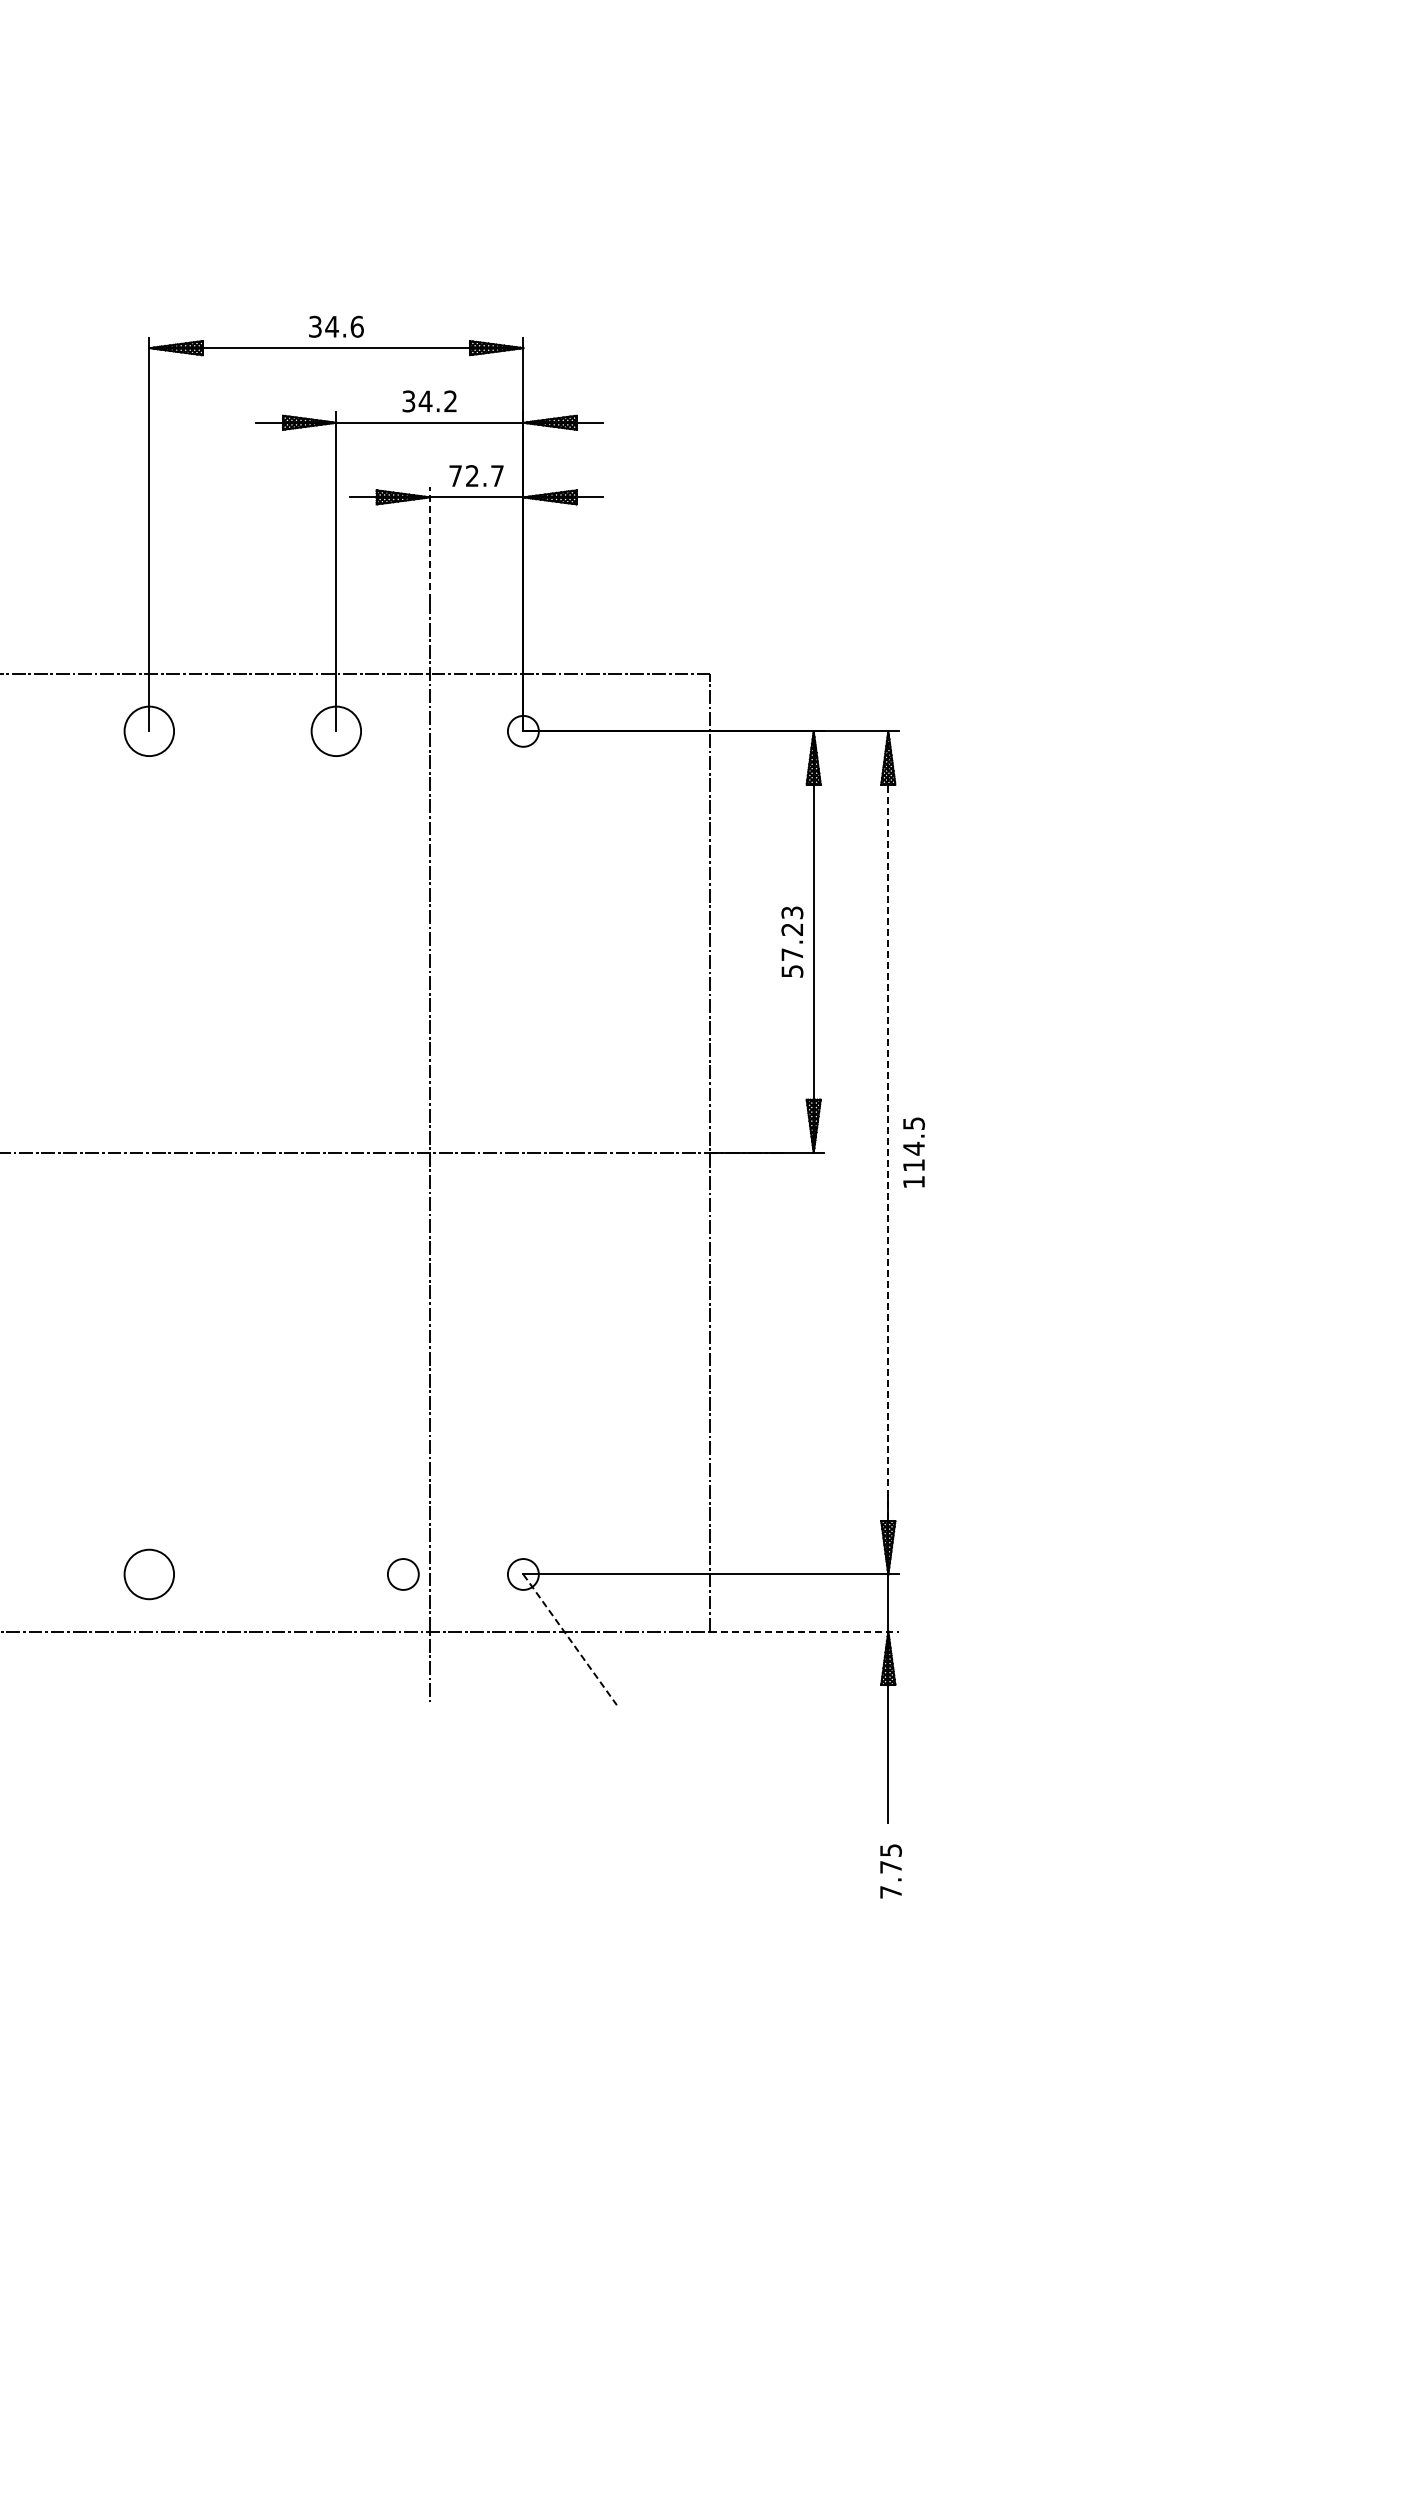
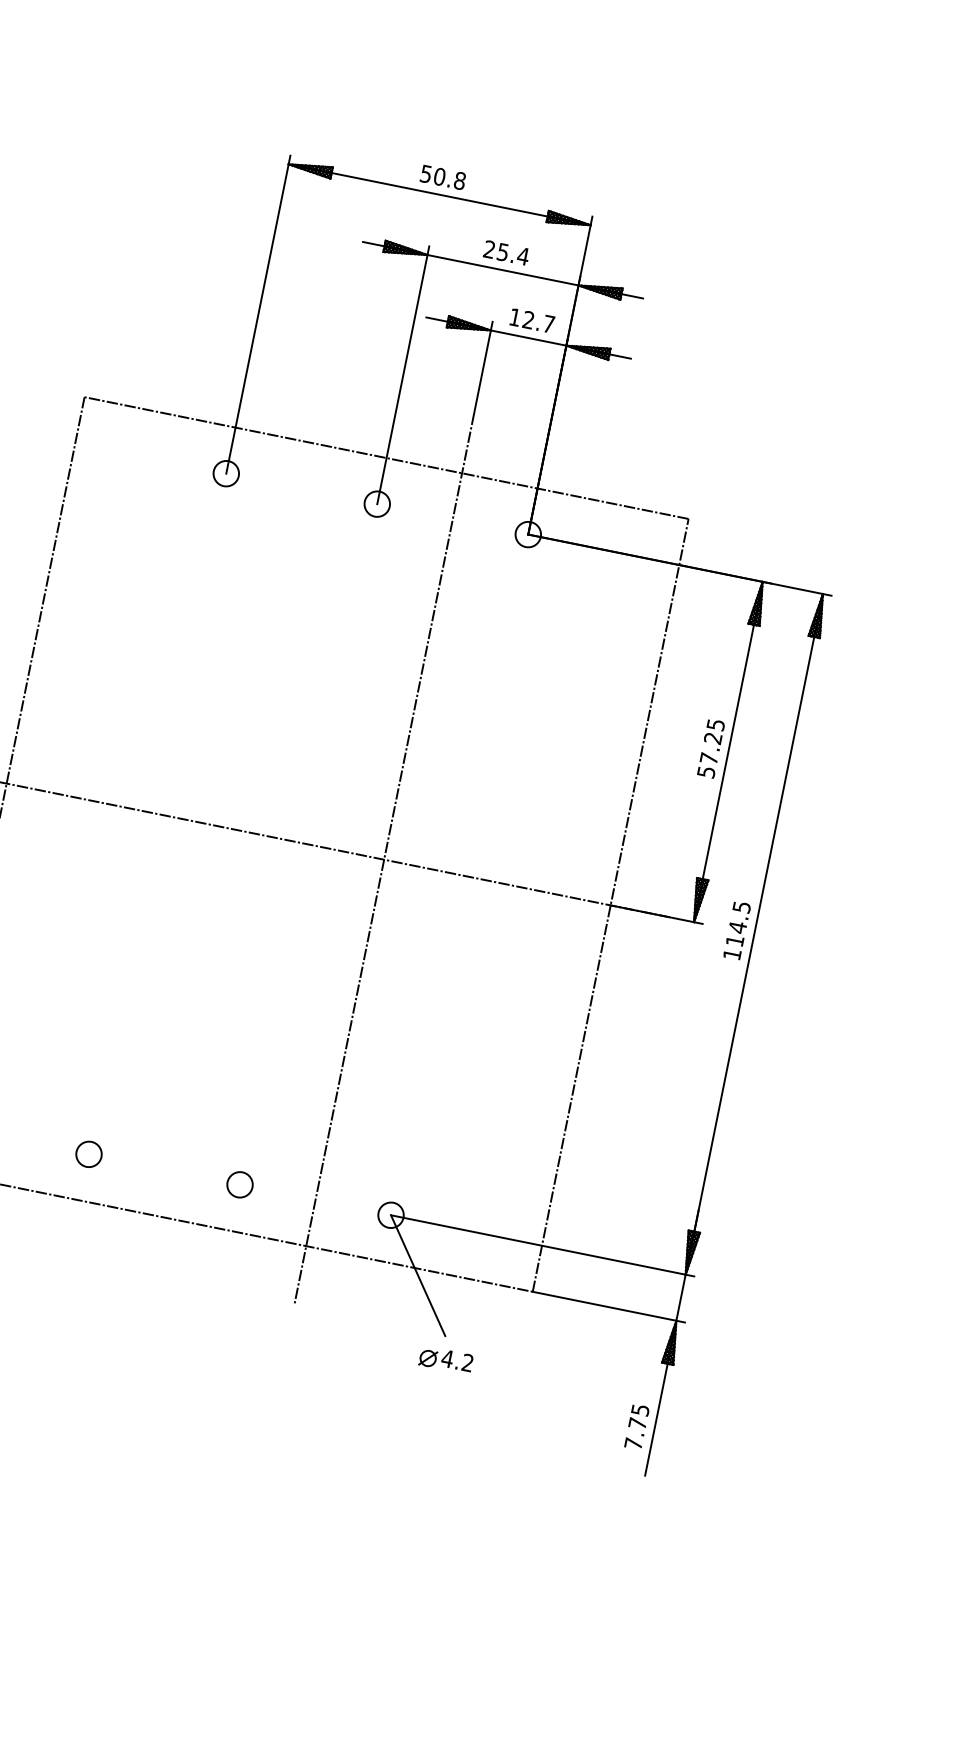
text: (336, 326) -> (443, 177), 34.6 -> 50.8
text: (429, 401) -> (506, 252), 34.2 -> 25.4
text: (455, 475) -> (515, 316), 72.7 -> 12.7
line: (429, 543) -> (483, 367), dashed -> solid
circle: (148, 730) -> (225, 472), size x0.62
circle: (335, 730) -> (376, 503), size x0.62
text: (791, 912) -> (715, 724), 57.23 -> 57.25
line: (888, 1152) -> (754, 934), dashed -> solid
text: (913, 1152) -> (736, 930), moved
circle: (148, 1574) -> (88, 1154), size x0.62
circle: (403, 1574) -> (240, 1184), moved
line: (805, 1631) -> (609, 1307), dashed -> solid
line: (570, 1640) -> (418, 1276), dashed -> solid
part: (623, 1733) -> (445, 1359), added
text: (890, 1871) -> (636, 1426), moved

